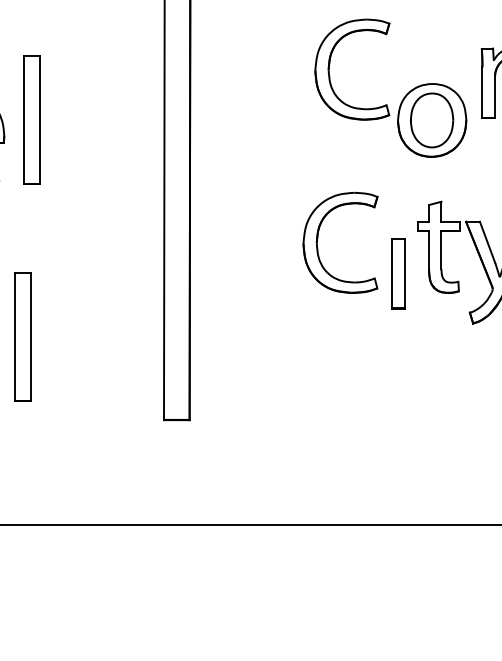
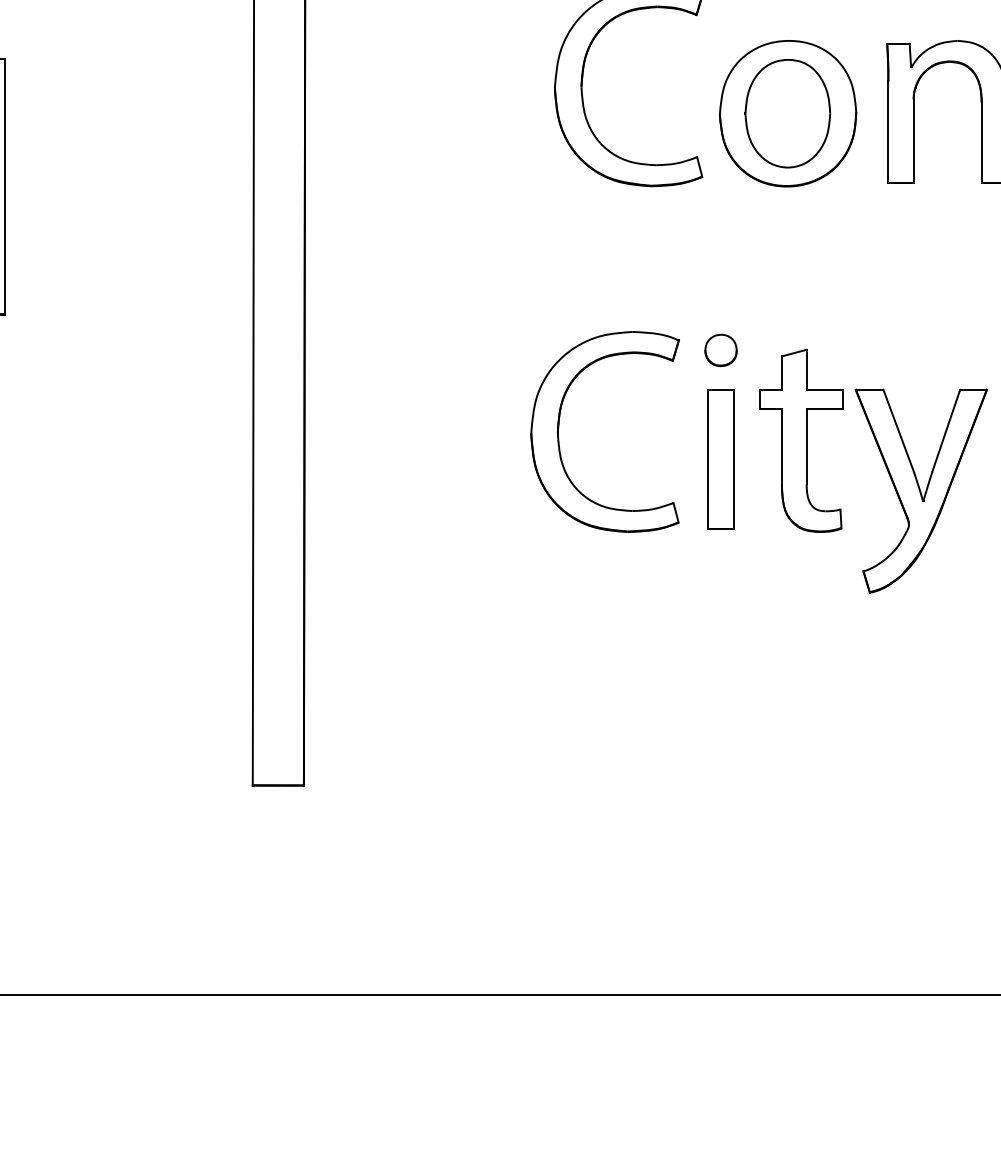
part: (432, 120) -> (788, 113), moved
part: (398, 201) -> (720, 349), added
part: (398, 273) -> (720, 459), moved

